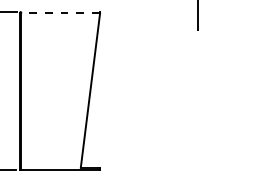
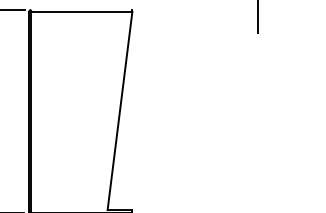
line: (60, 13) -> (81, 12), dashed -> solid

